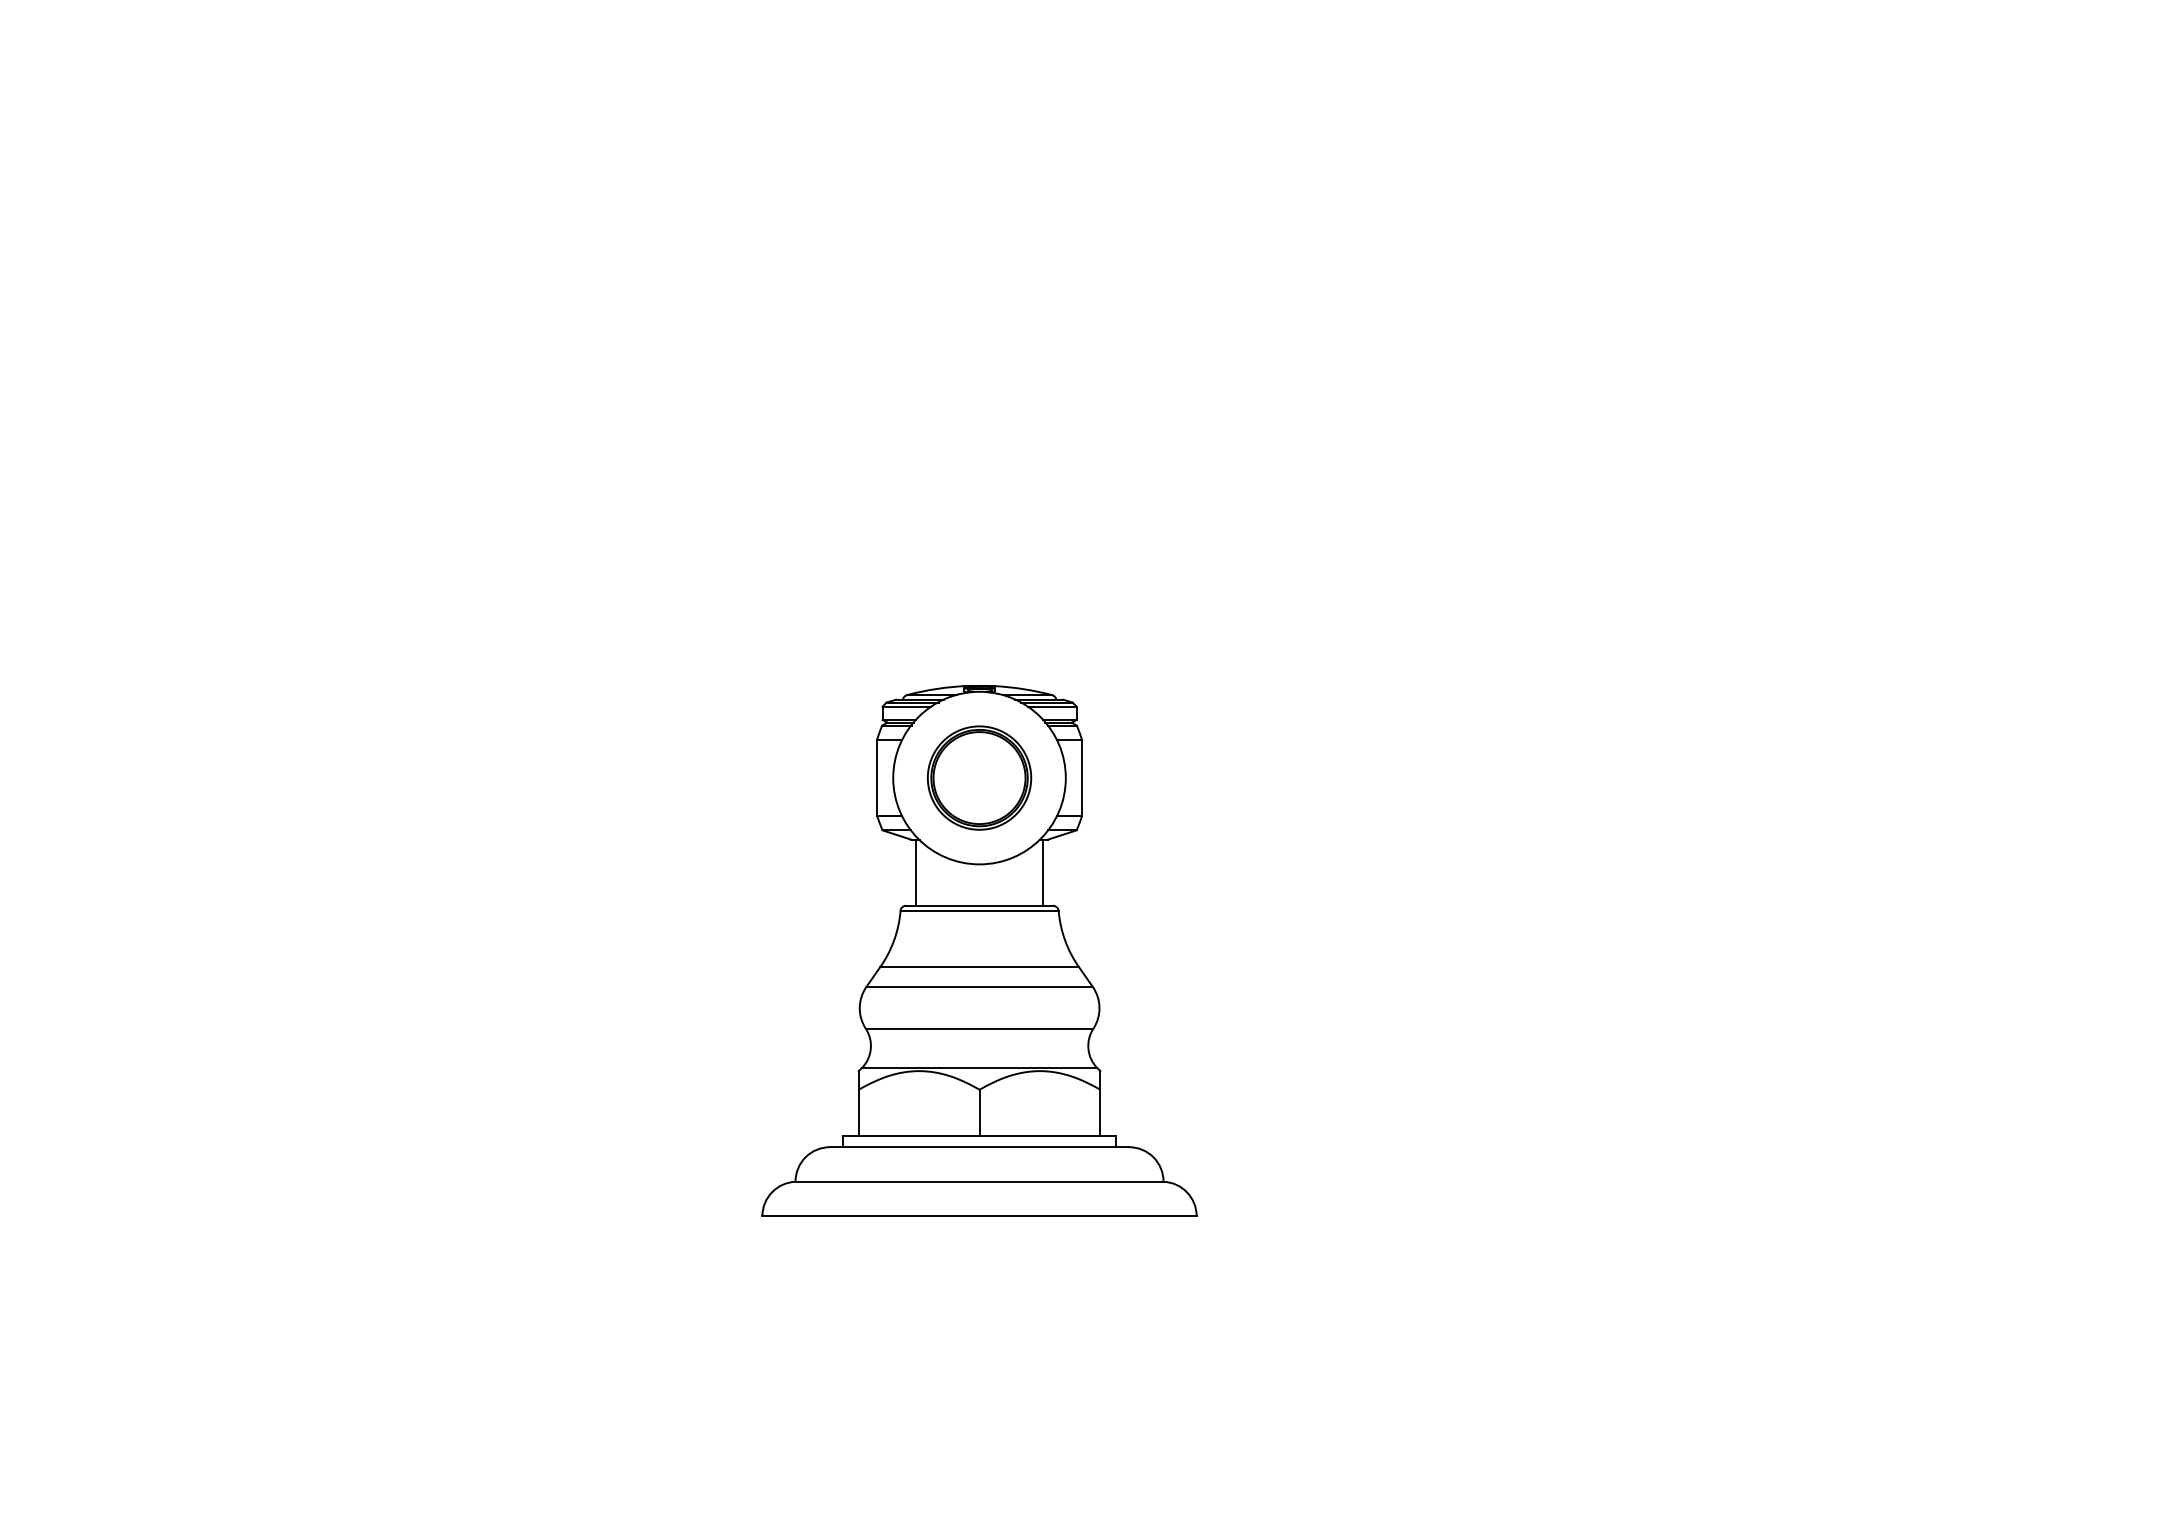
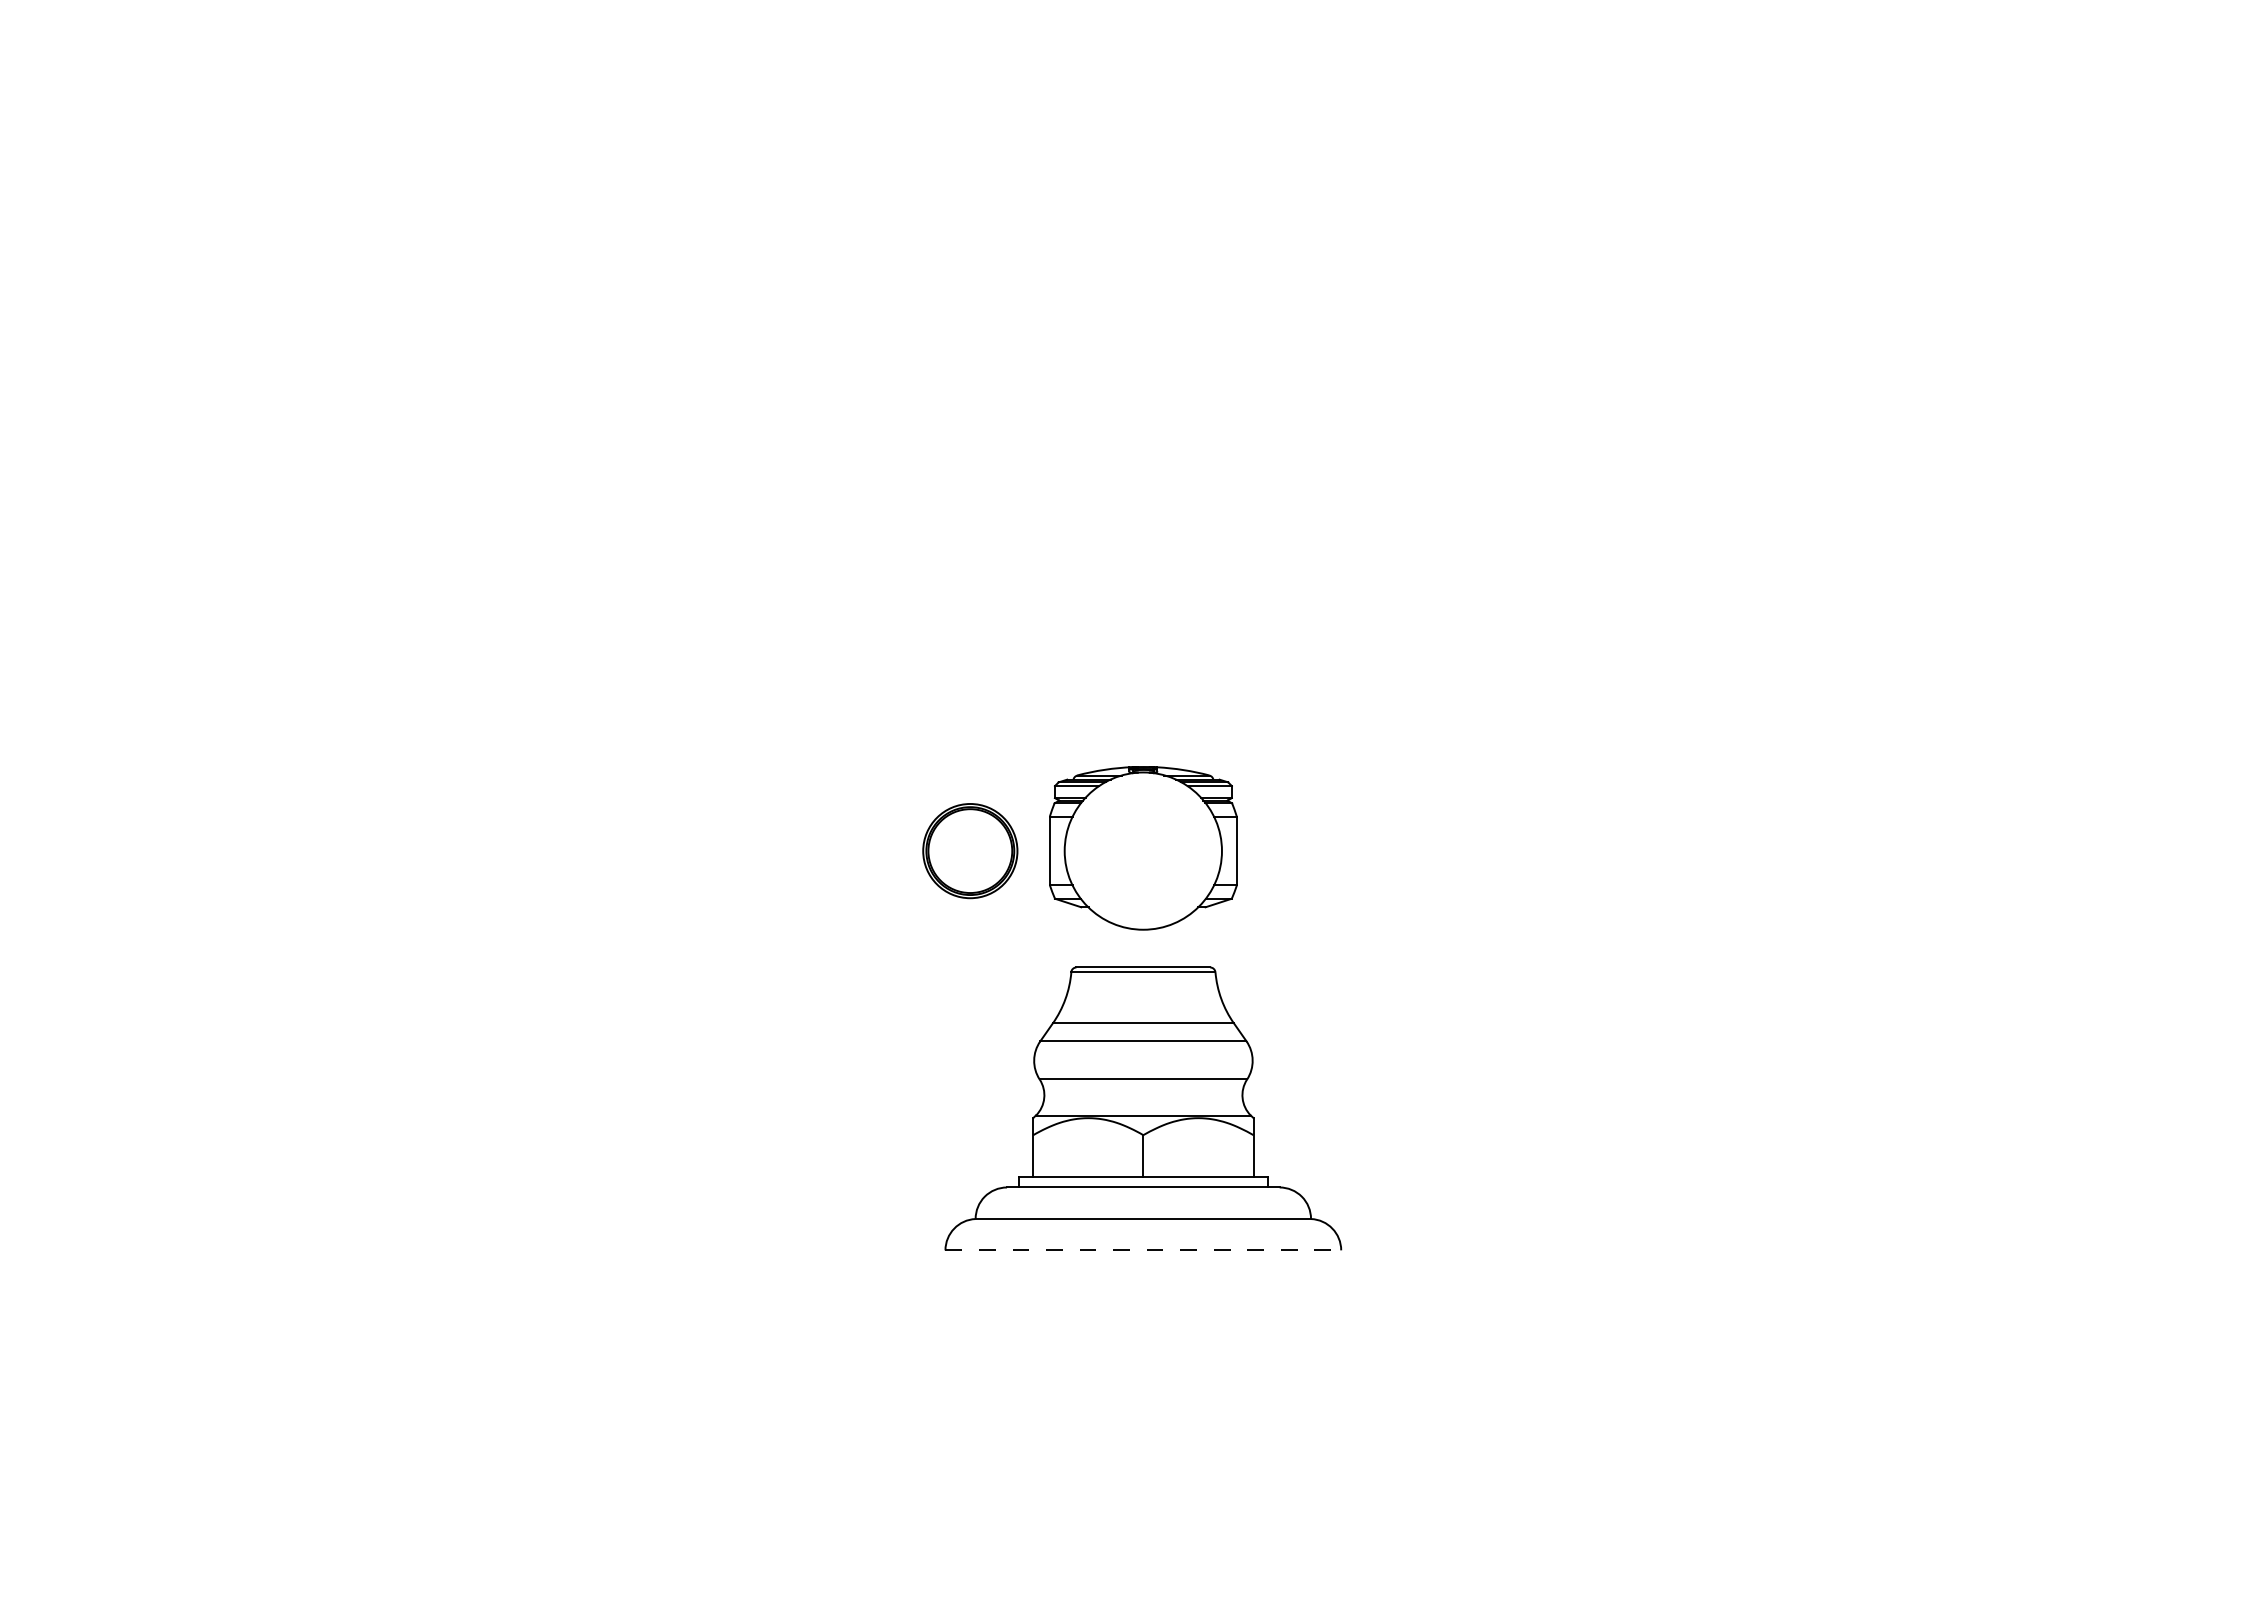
part: (979, 778) -> (970, 851), moved
line: (916, 872) -> (1085, 937), removed
line: (1043, 872) -> (1201, 937), removed
line: (979, 1216) -> (1143, 1250), solid -> dashed

